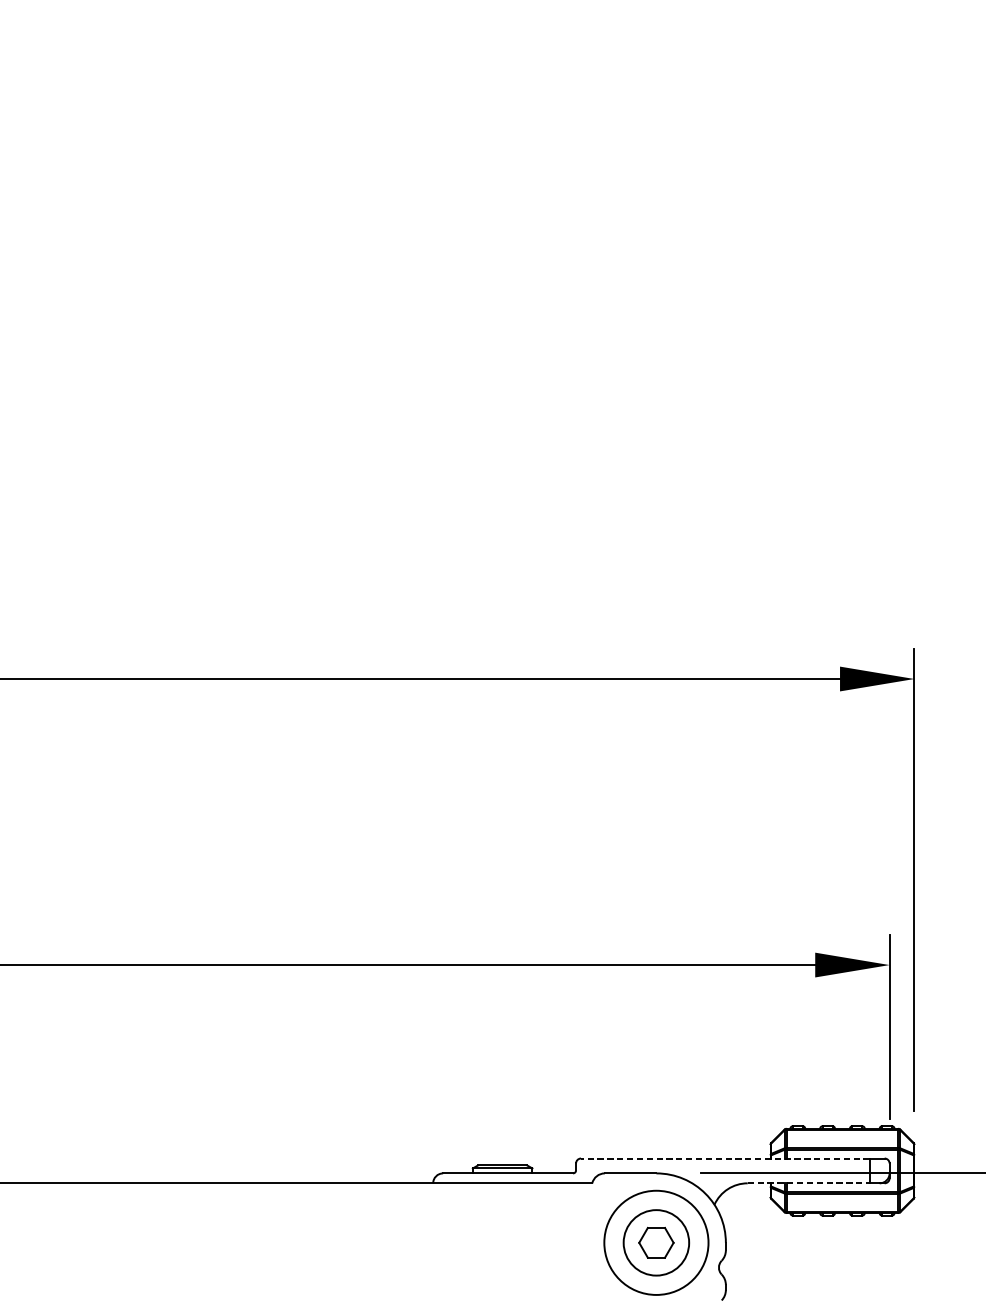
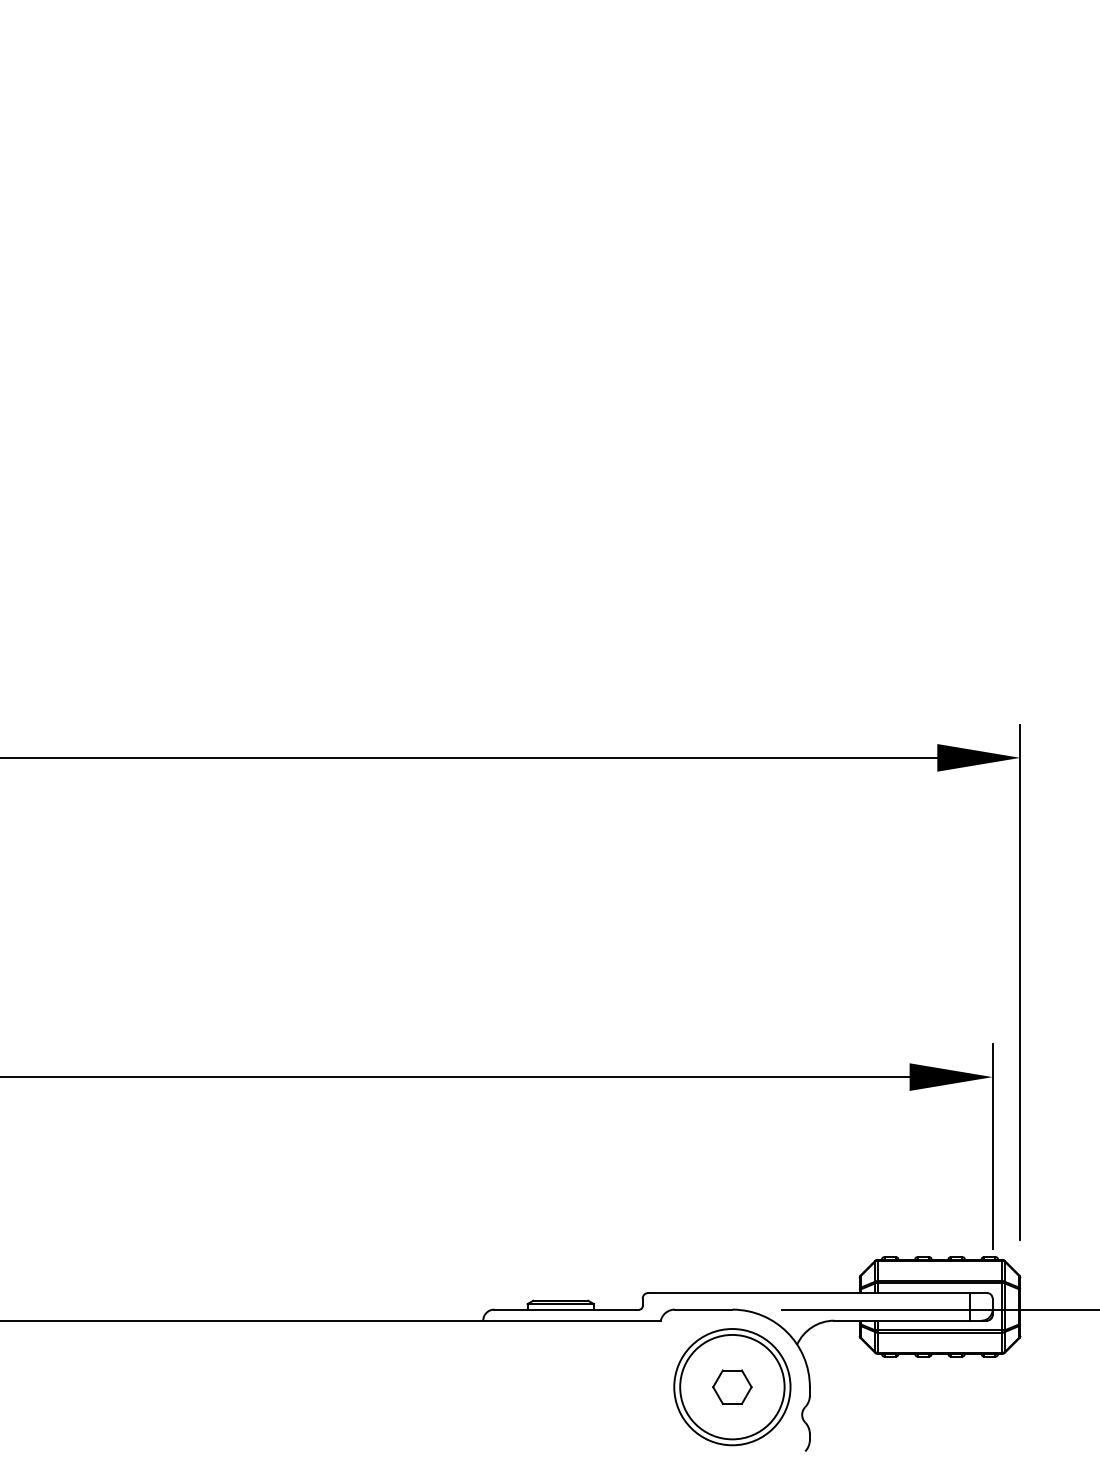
line: (724, 1158) -> (808, 1293), dashed -> solid
line: (808, 1183) -> (902, 1320), dashed -> solid
circle: (656, 1242) -> (732, 1386), size x1.43

